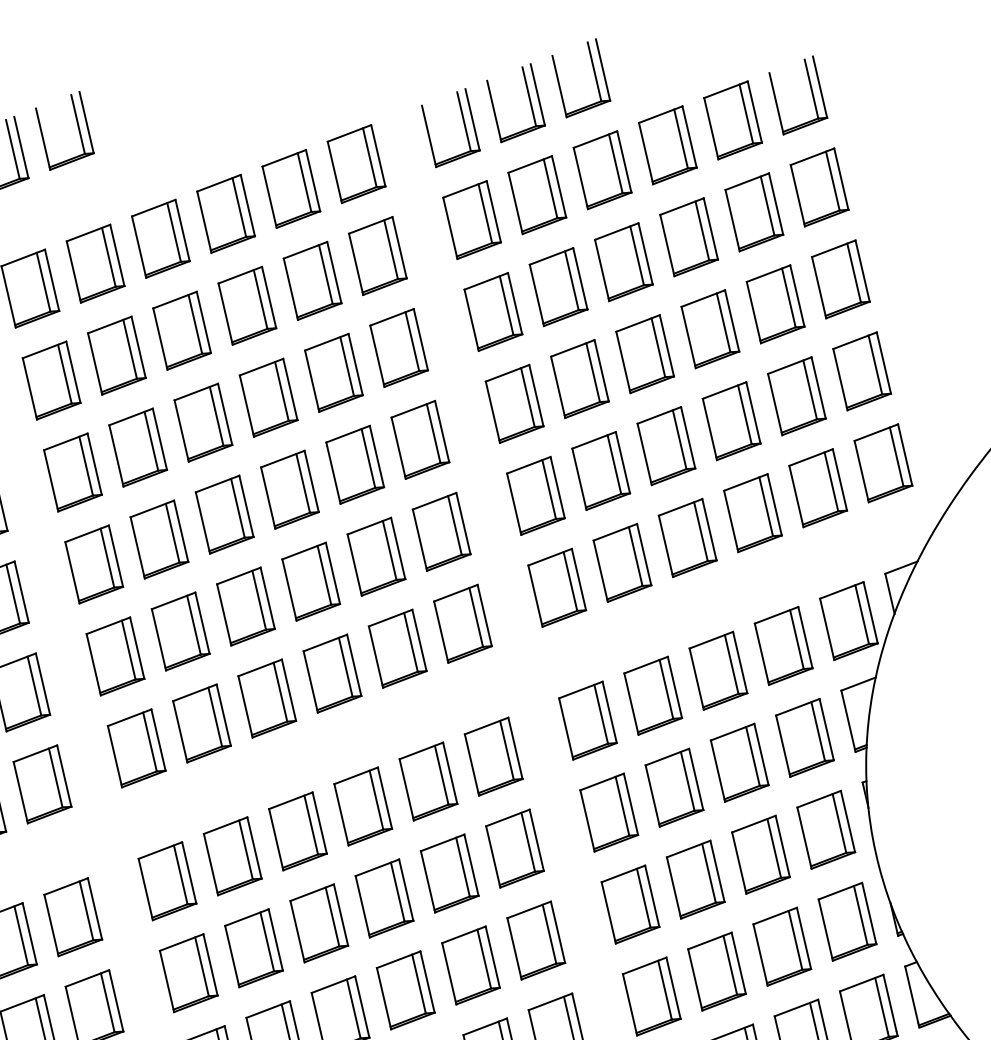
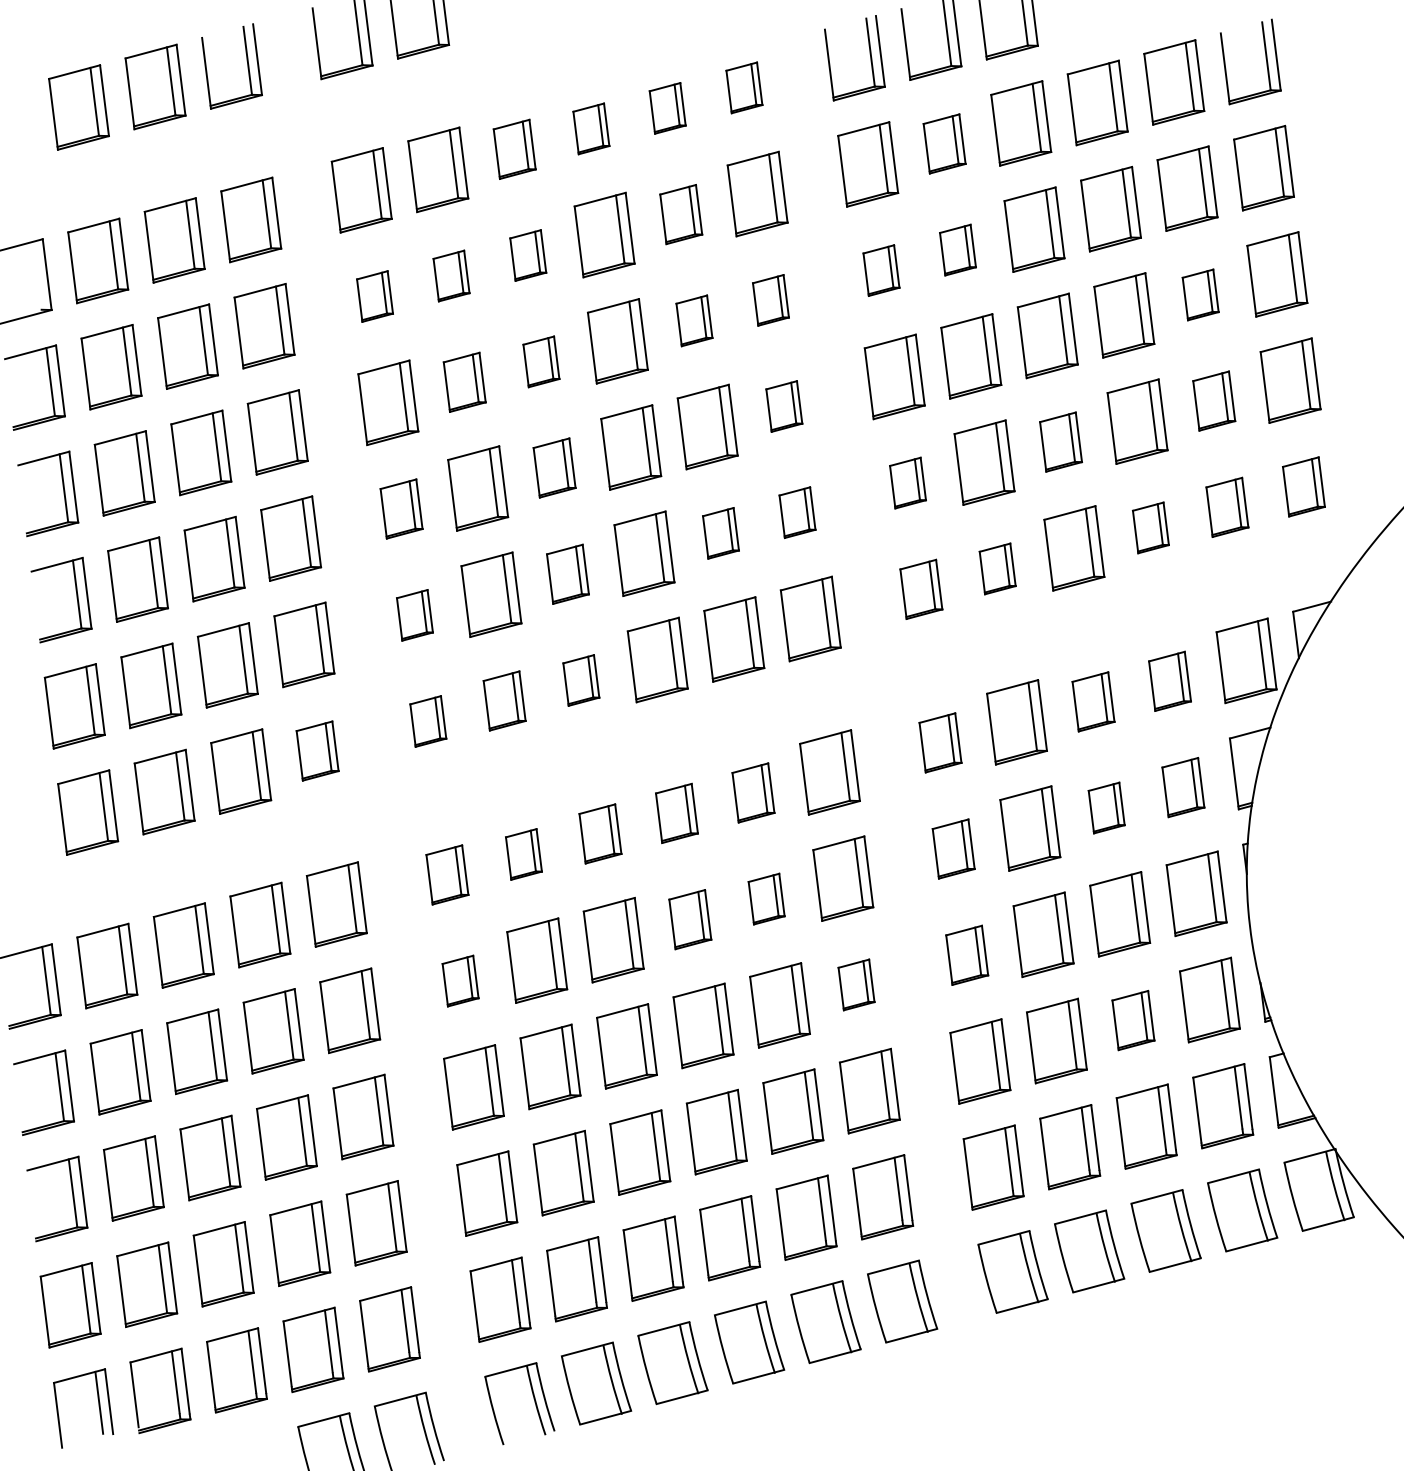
part: (356, 163) -> (744, 87), size x0.6
part: (291, 189) -> (667, 108), size x0.6
part: (537, 194) -> (944, 143), size x0.7
part: (226, 213) -> (591, 128), size x0.6
part: (160, 238) -> (514, 149), size x0.7
part: (312, 280) -> (681, 214), size x0.7
part: (558, 286) -> (957, 249), size x0.6
part: (775, 303) -> (1200, 294), size x0.6
part: (493, 311) -> (881, 270), size x0.6
part: (182, 330) -> (528, 255), size x0.6
part: (398, 348) -> (770, 300), size x0.6
part: (116, 355) -> (451, 275), size x0.6
part: (333, 372) -> (694, 320), size x0.6
part: (51, 380) -> (374, 296), size x0.6
part: (797, 395) -> (1214, 400), size x0.7
part: (203, 422) -> (541, 361), size x0.6
part: (420, 439) -> (784, 406), size x0.6
part: (665, 445) -> (1060, 441), size x0.7
part: (137, 447) -> (464, 382), size x0.7
part: (883, 462) -> (1303, 486), size x0.7
part: (818, 488) -> (1227, 507), size x0.7
part: (535, 495) -> (907, 482), size x0.6
part: (752, 512) -> (1150, 527), size x0.6
part: (224, 514) -> (554, 467), size x0.7
part: (441, 531) -> (797, 512), size x0.6
part: (376, 557) -> (720, 533), size x0.6
part: (622, 562) -> (997, 568), size x0.6
part: (94, 564) -> (401, 508), size x0.7
part: (557, 587) -> (921, 589), size x0.7
part: (245, 606) -> (567, 574), size x0.7
part: (783, 646) -> (1169, 681), size x0.7
part: (115, 656) -> (414, 615), size x0.6
part: (718, 670) -> (1093, 701), size x0.7
part: (267, 698) -> (581, 680), size x0.6
part: (587, 720) -> (940, 742), size x0.7
part: (201, 723) -> (504, 700), size x0.7
part: (805, 737) -> (1183, 787), size x0.7
part: (137, 748) -> (428, 721), size x0.6
part: (739, 762) -> (1106, 807), size x0.6
part: (428, 781) -> (753, 792), size x0.7
part: (42, 783) -> (317, 750), size x0.7
part: (362, 806) -> (676, 813), size x0.7
part: (608, 812) -> (953, 848), size x0.7
part: (297, 830) -> (600, 833), size x0.7
part: (232, 856) -> (523, 854), size x0.6
part: (449, 872) -> (766, 898), size x0.6
part: (167, 880) -> (447, 874), size x0.7
part: (384, 898) -> (690, 919), size x0.7
part: (630, 904) -> (967, 955), size x0.7
part: (536, 940) -> (856, 984), size x0.6
part: (782, 946) -> (1133, 1020), size x0.7
part: (188, 972) -> (460, 980), size x0.6

